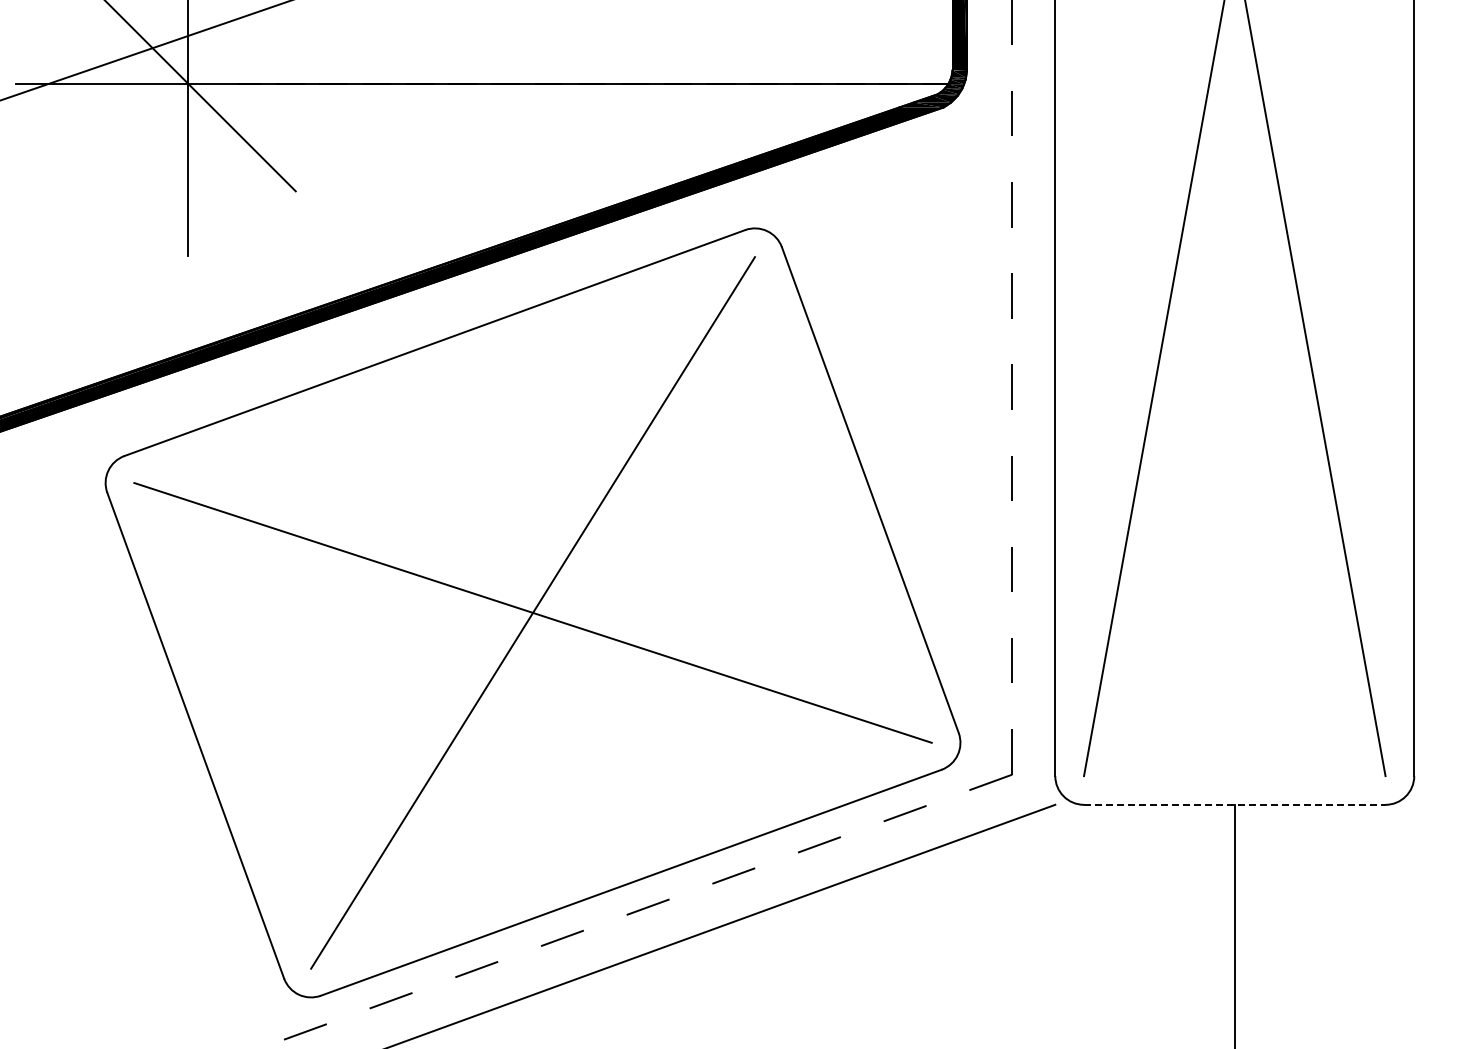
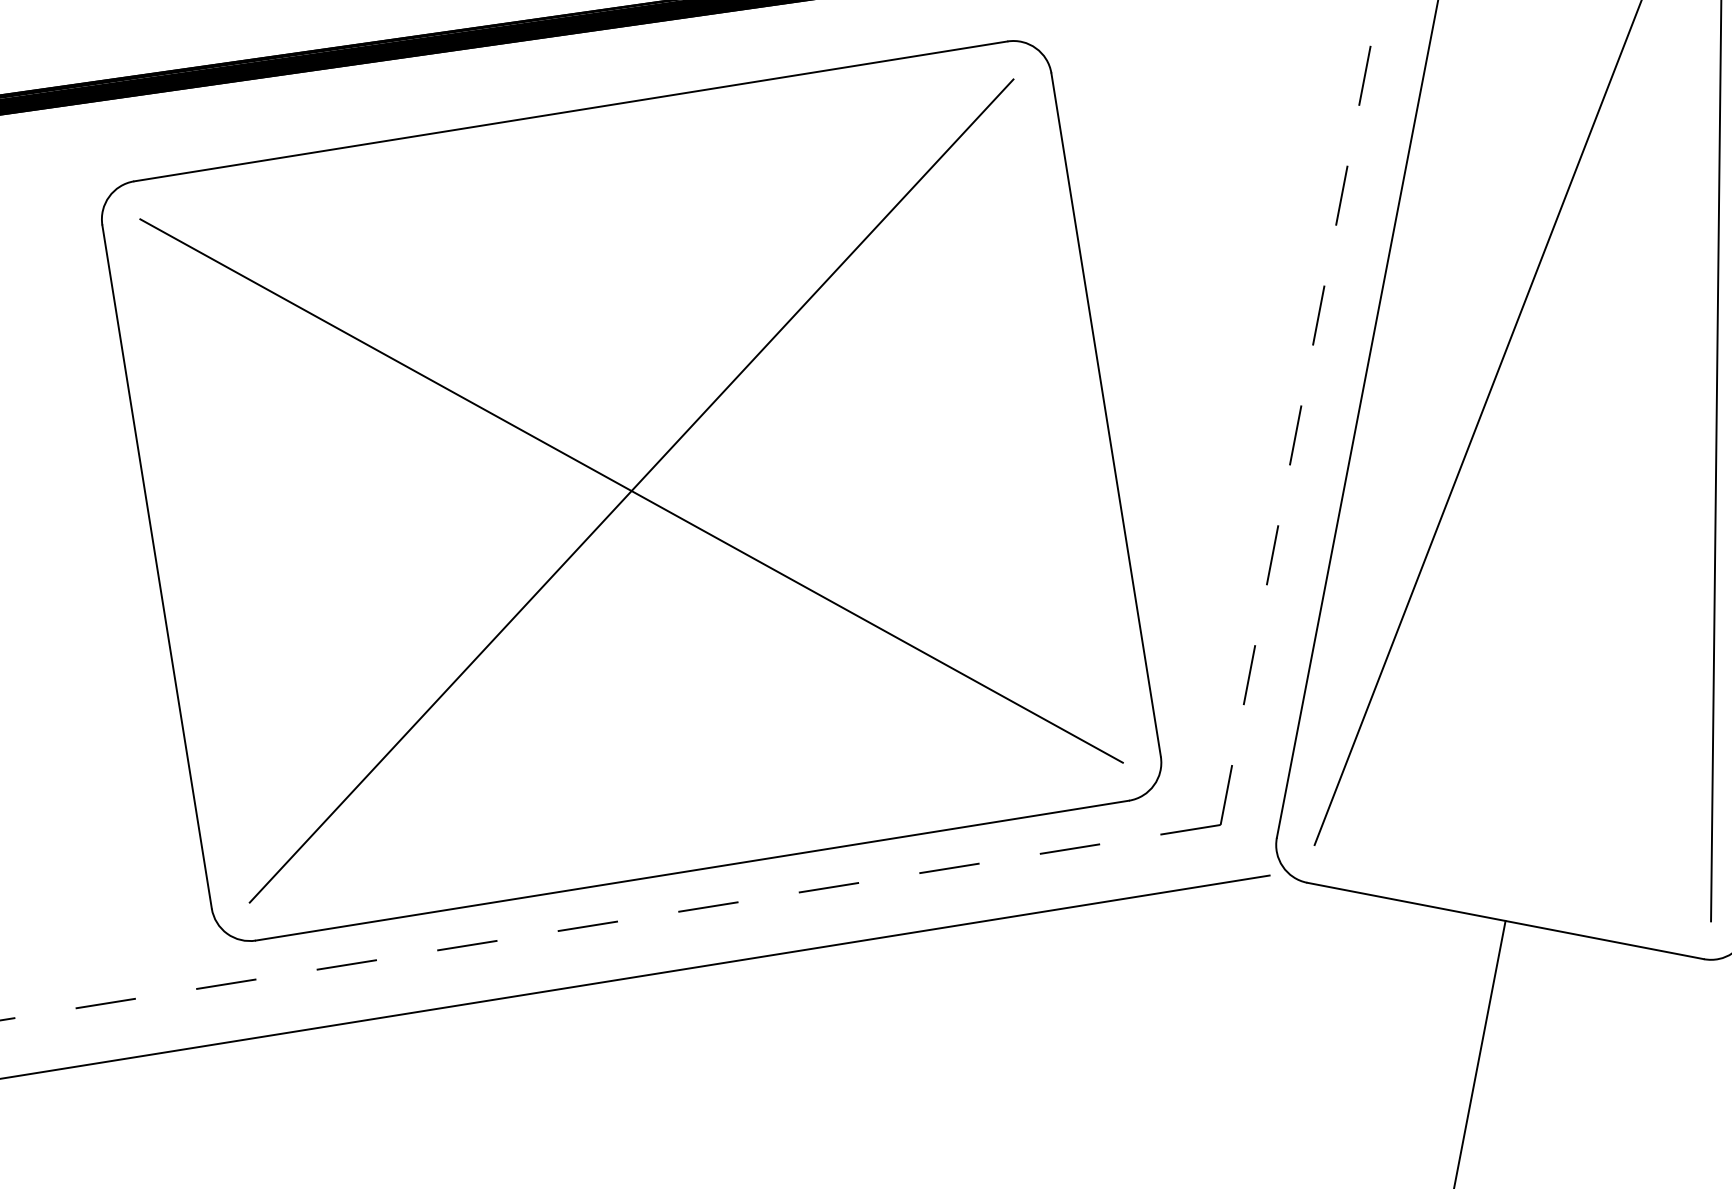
line: (1234, 804) -> (1505, 920), dashed -> solid

